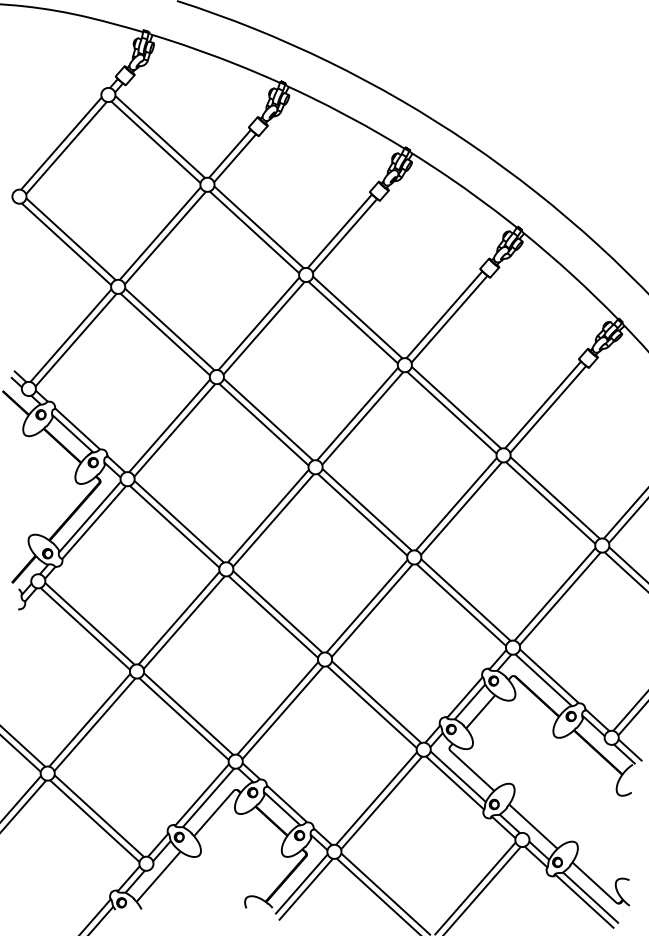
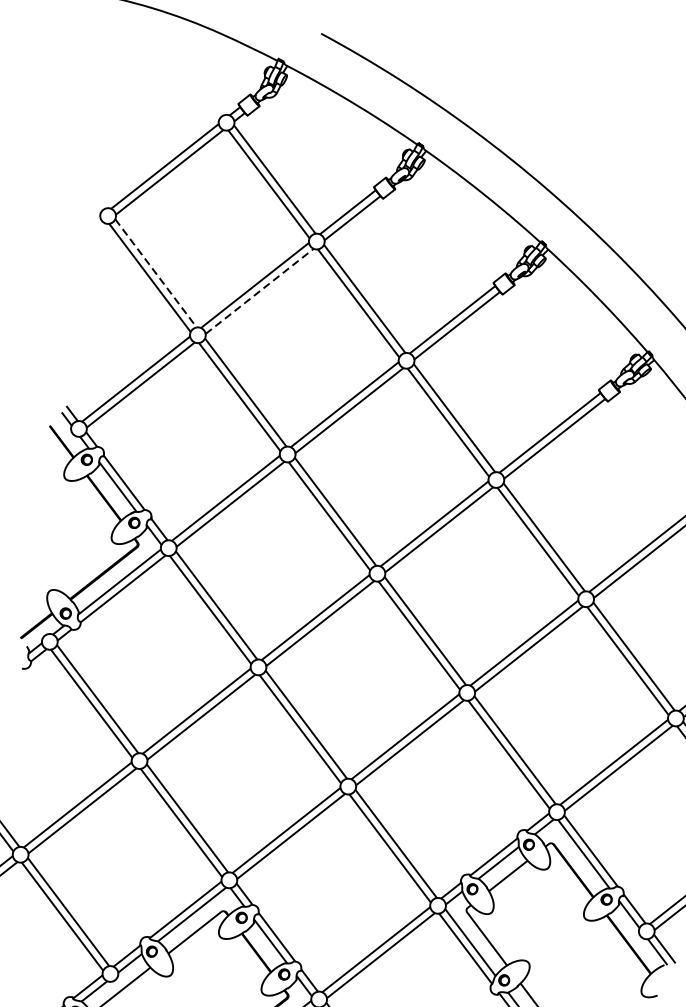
line: (165, 238) -> (259, 291), solid -> dashed
line: (71, 239) -> (156, 273), solid -> dashed

